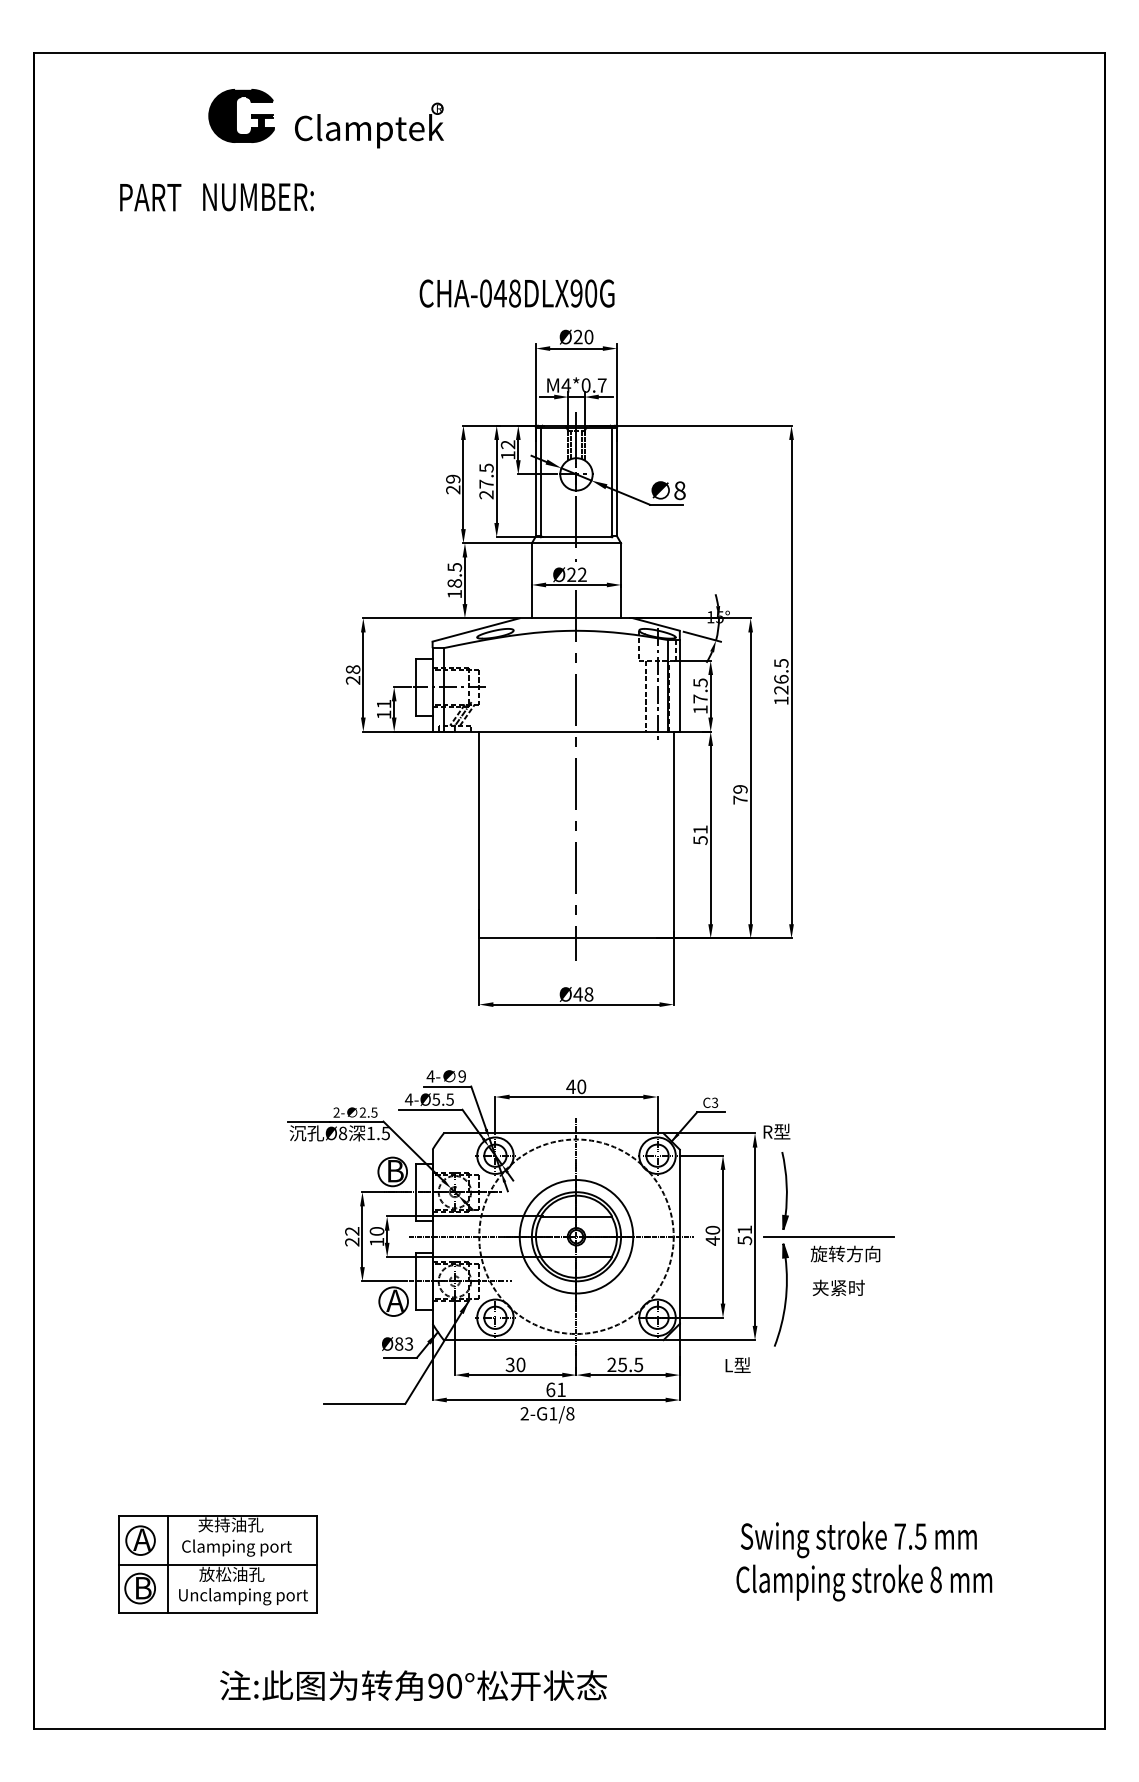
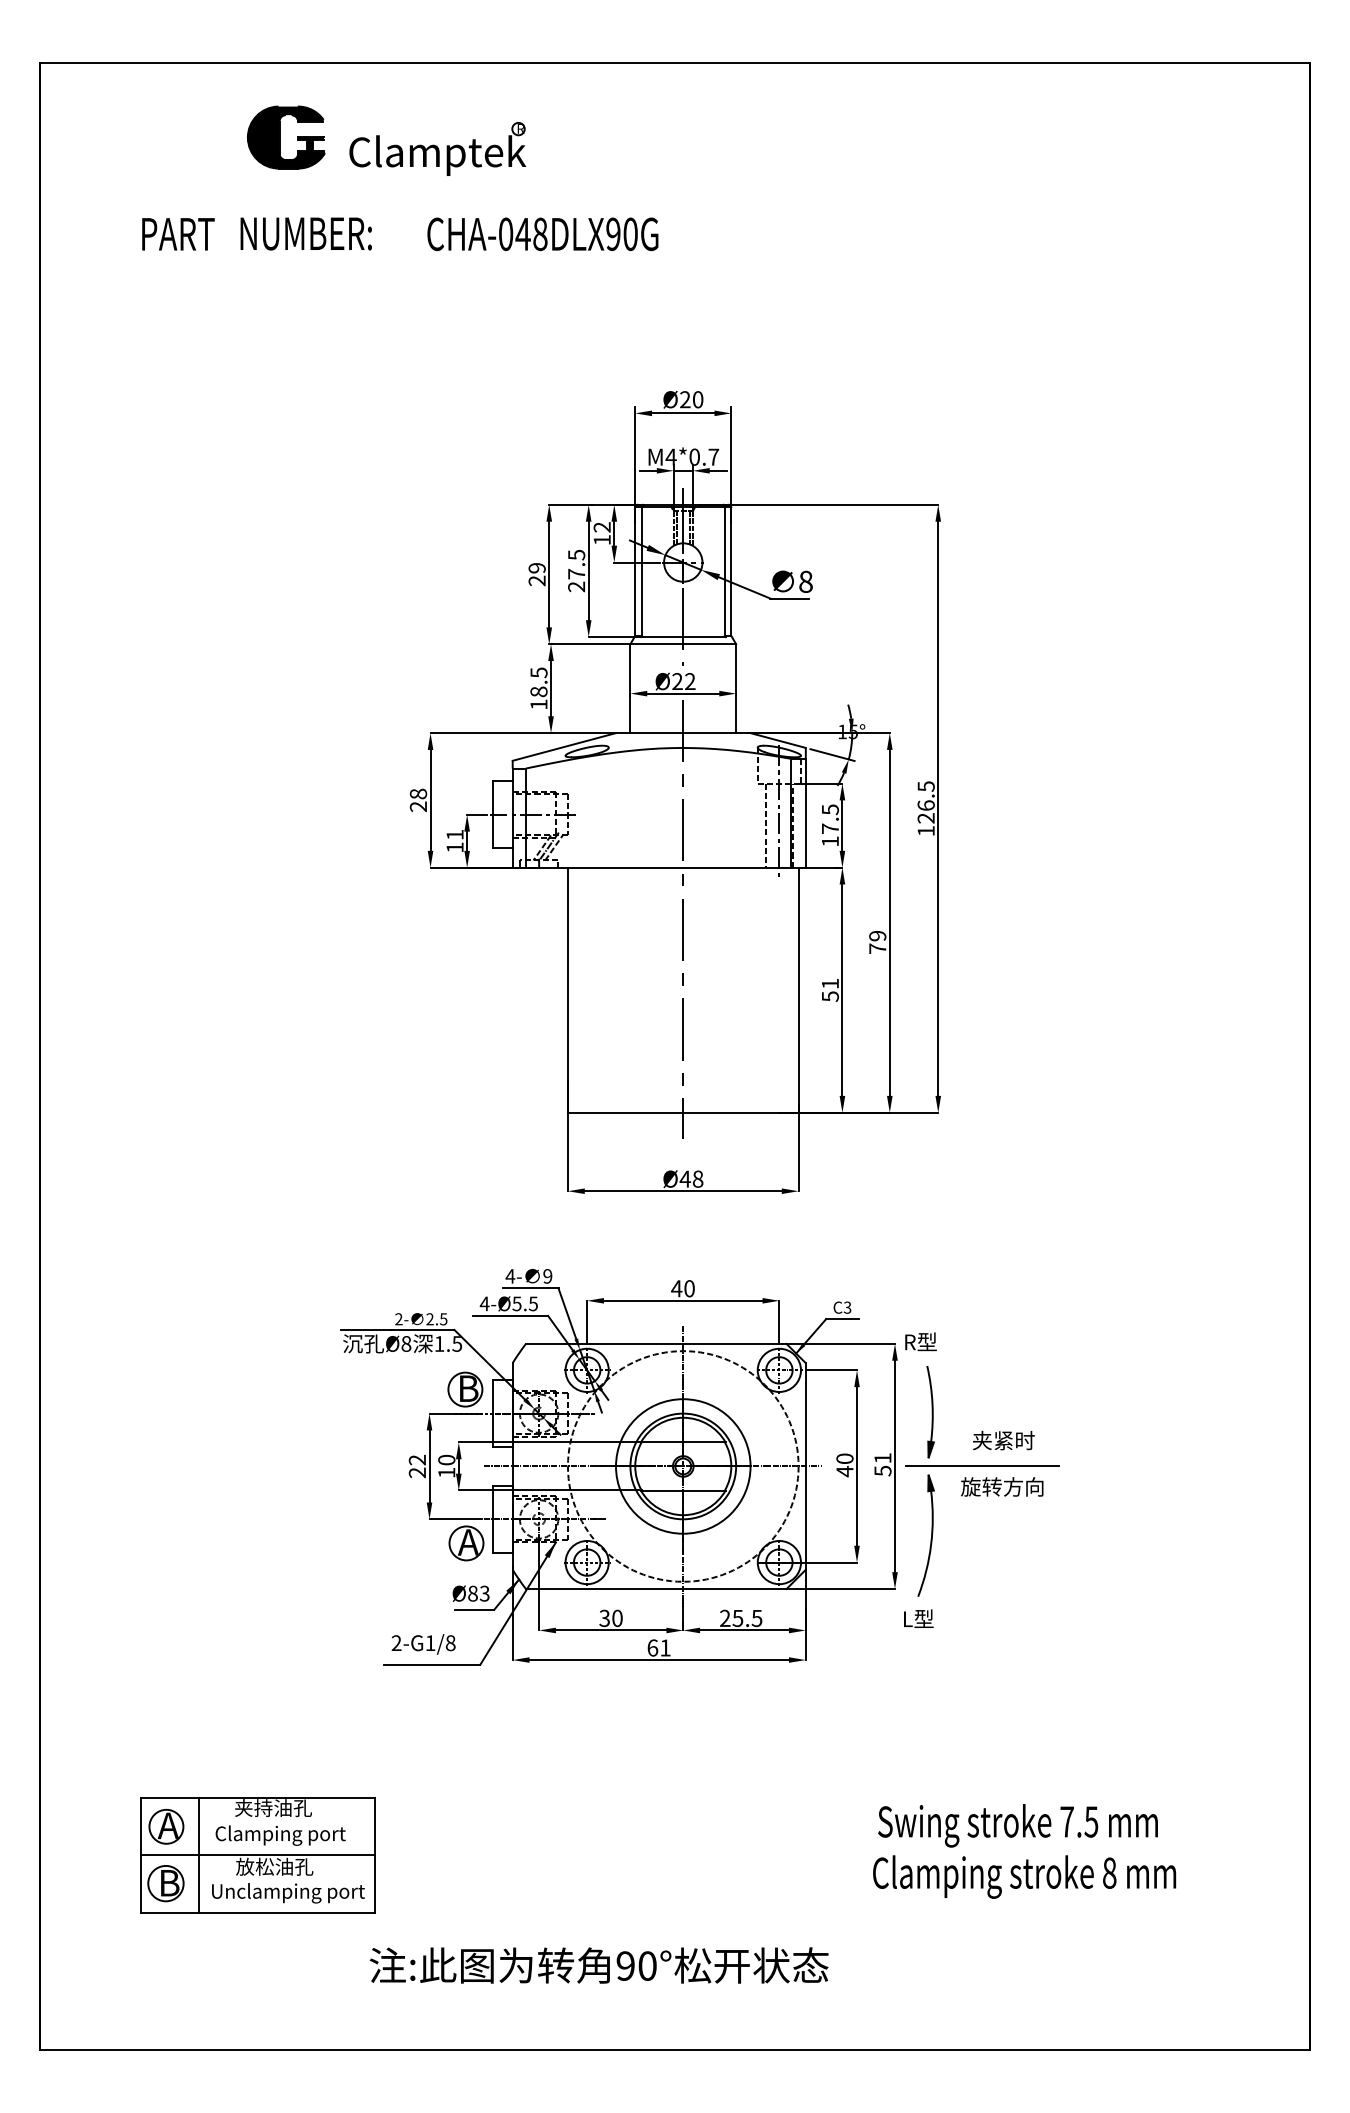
text: (516, 293) -> (542, 234), moved
text: (838, 1287) -> (1003, 1440), moved
text: (737, 1364) -> (918, 1617), moved
text: (547, 1414) -> (423, 1644), moved
text: (413, 1685) -> (599, 1965), moved

